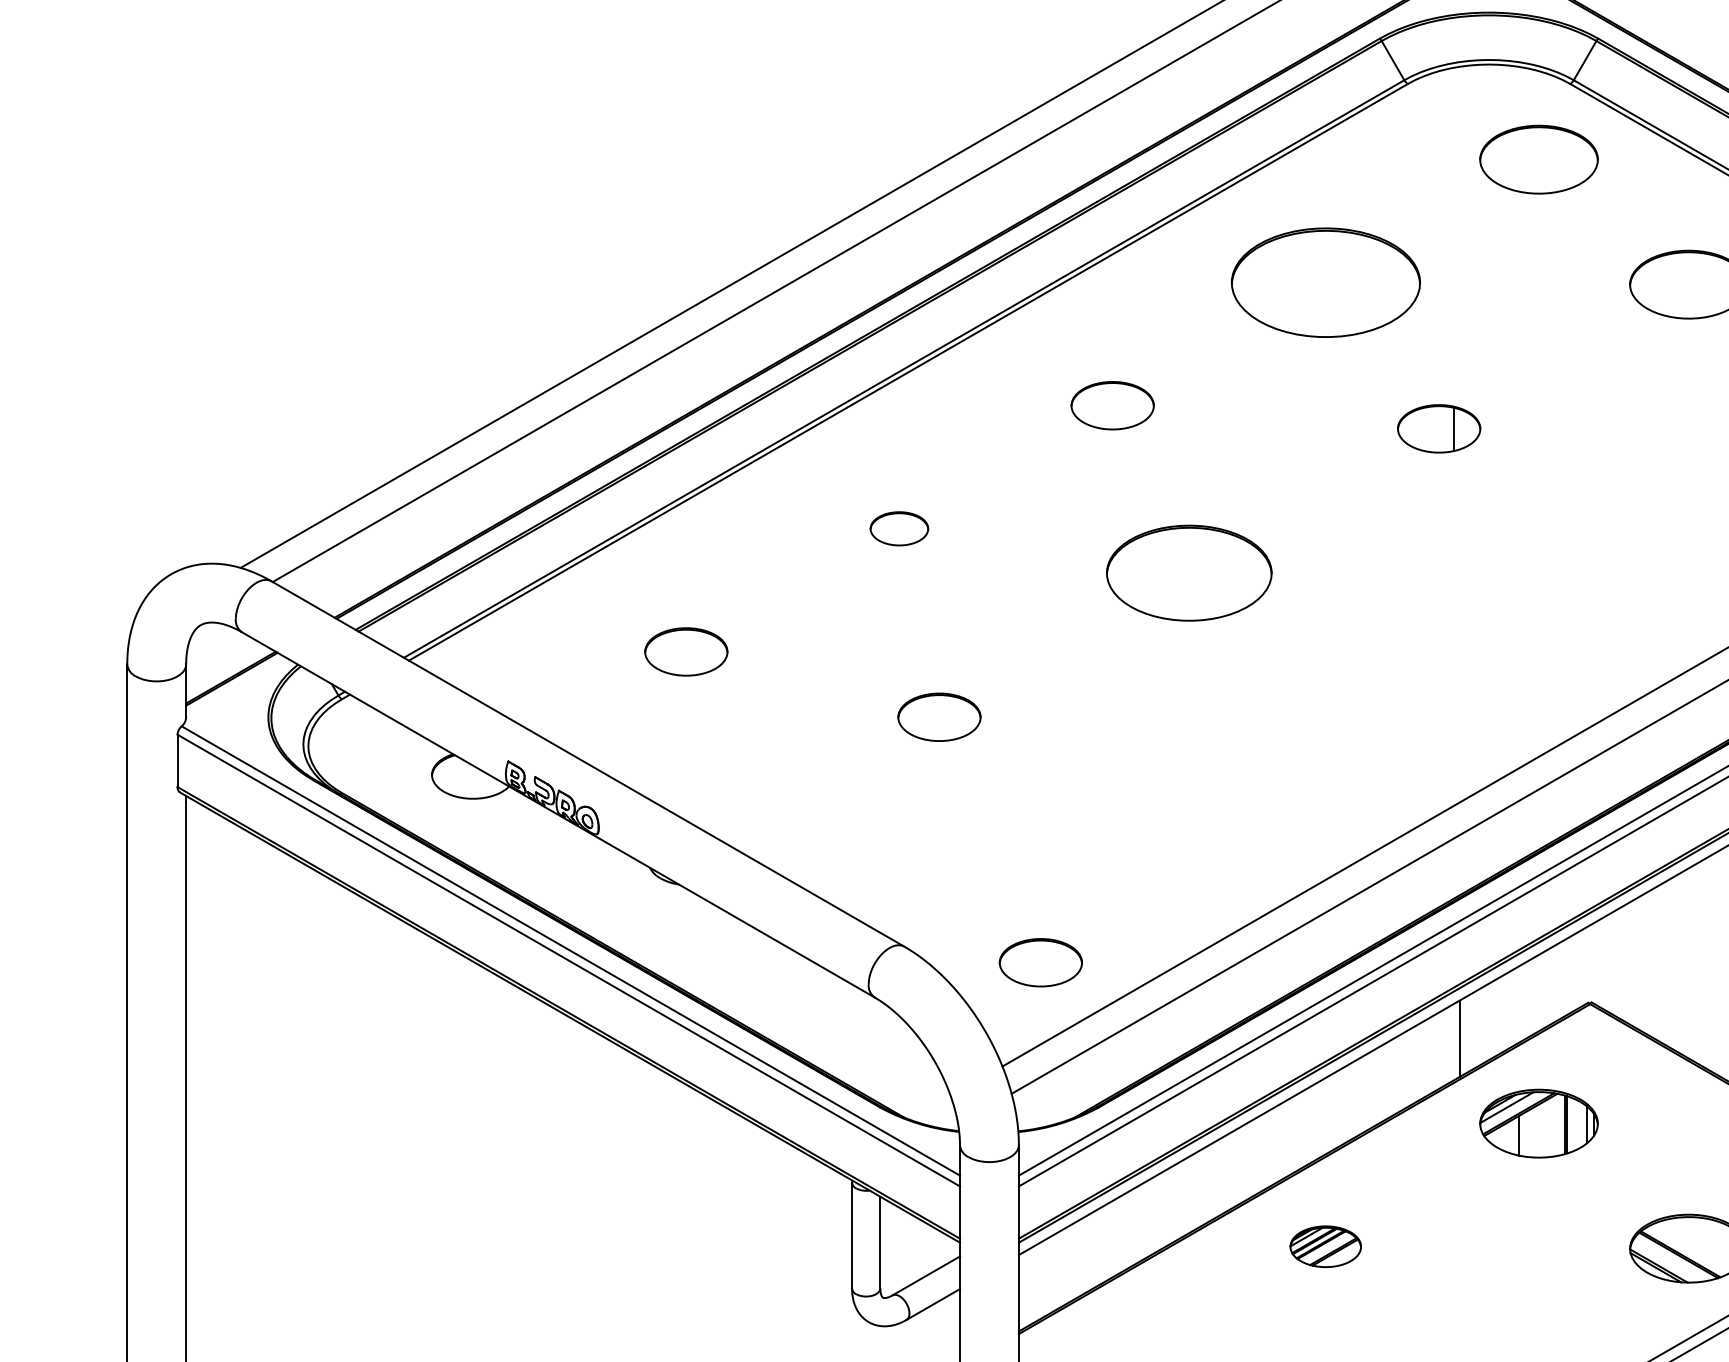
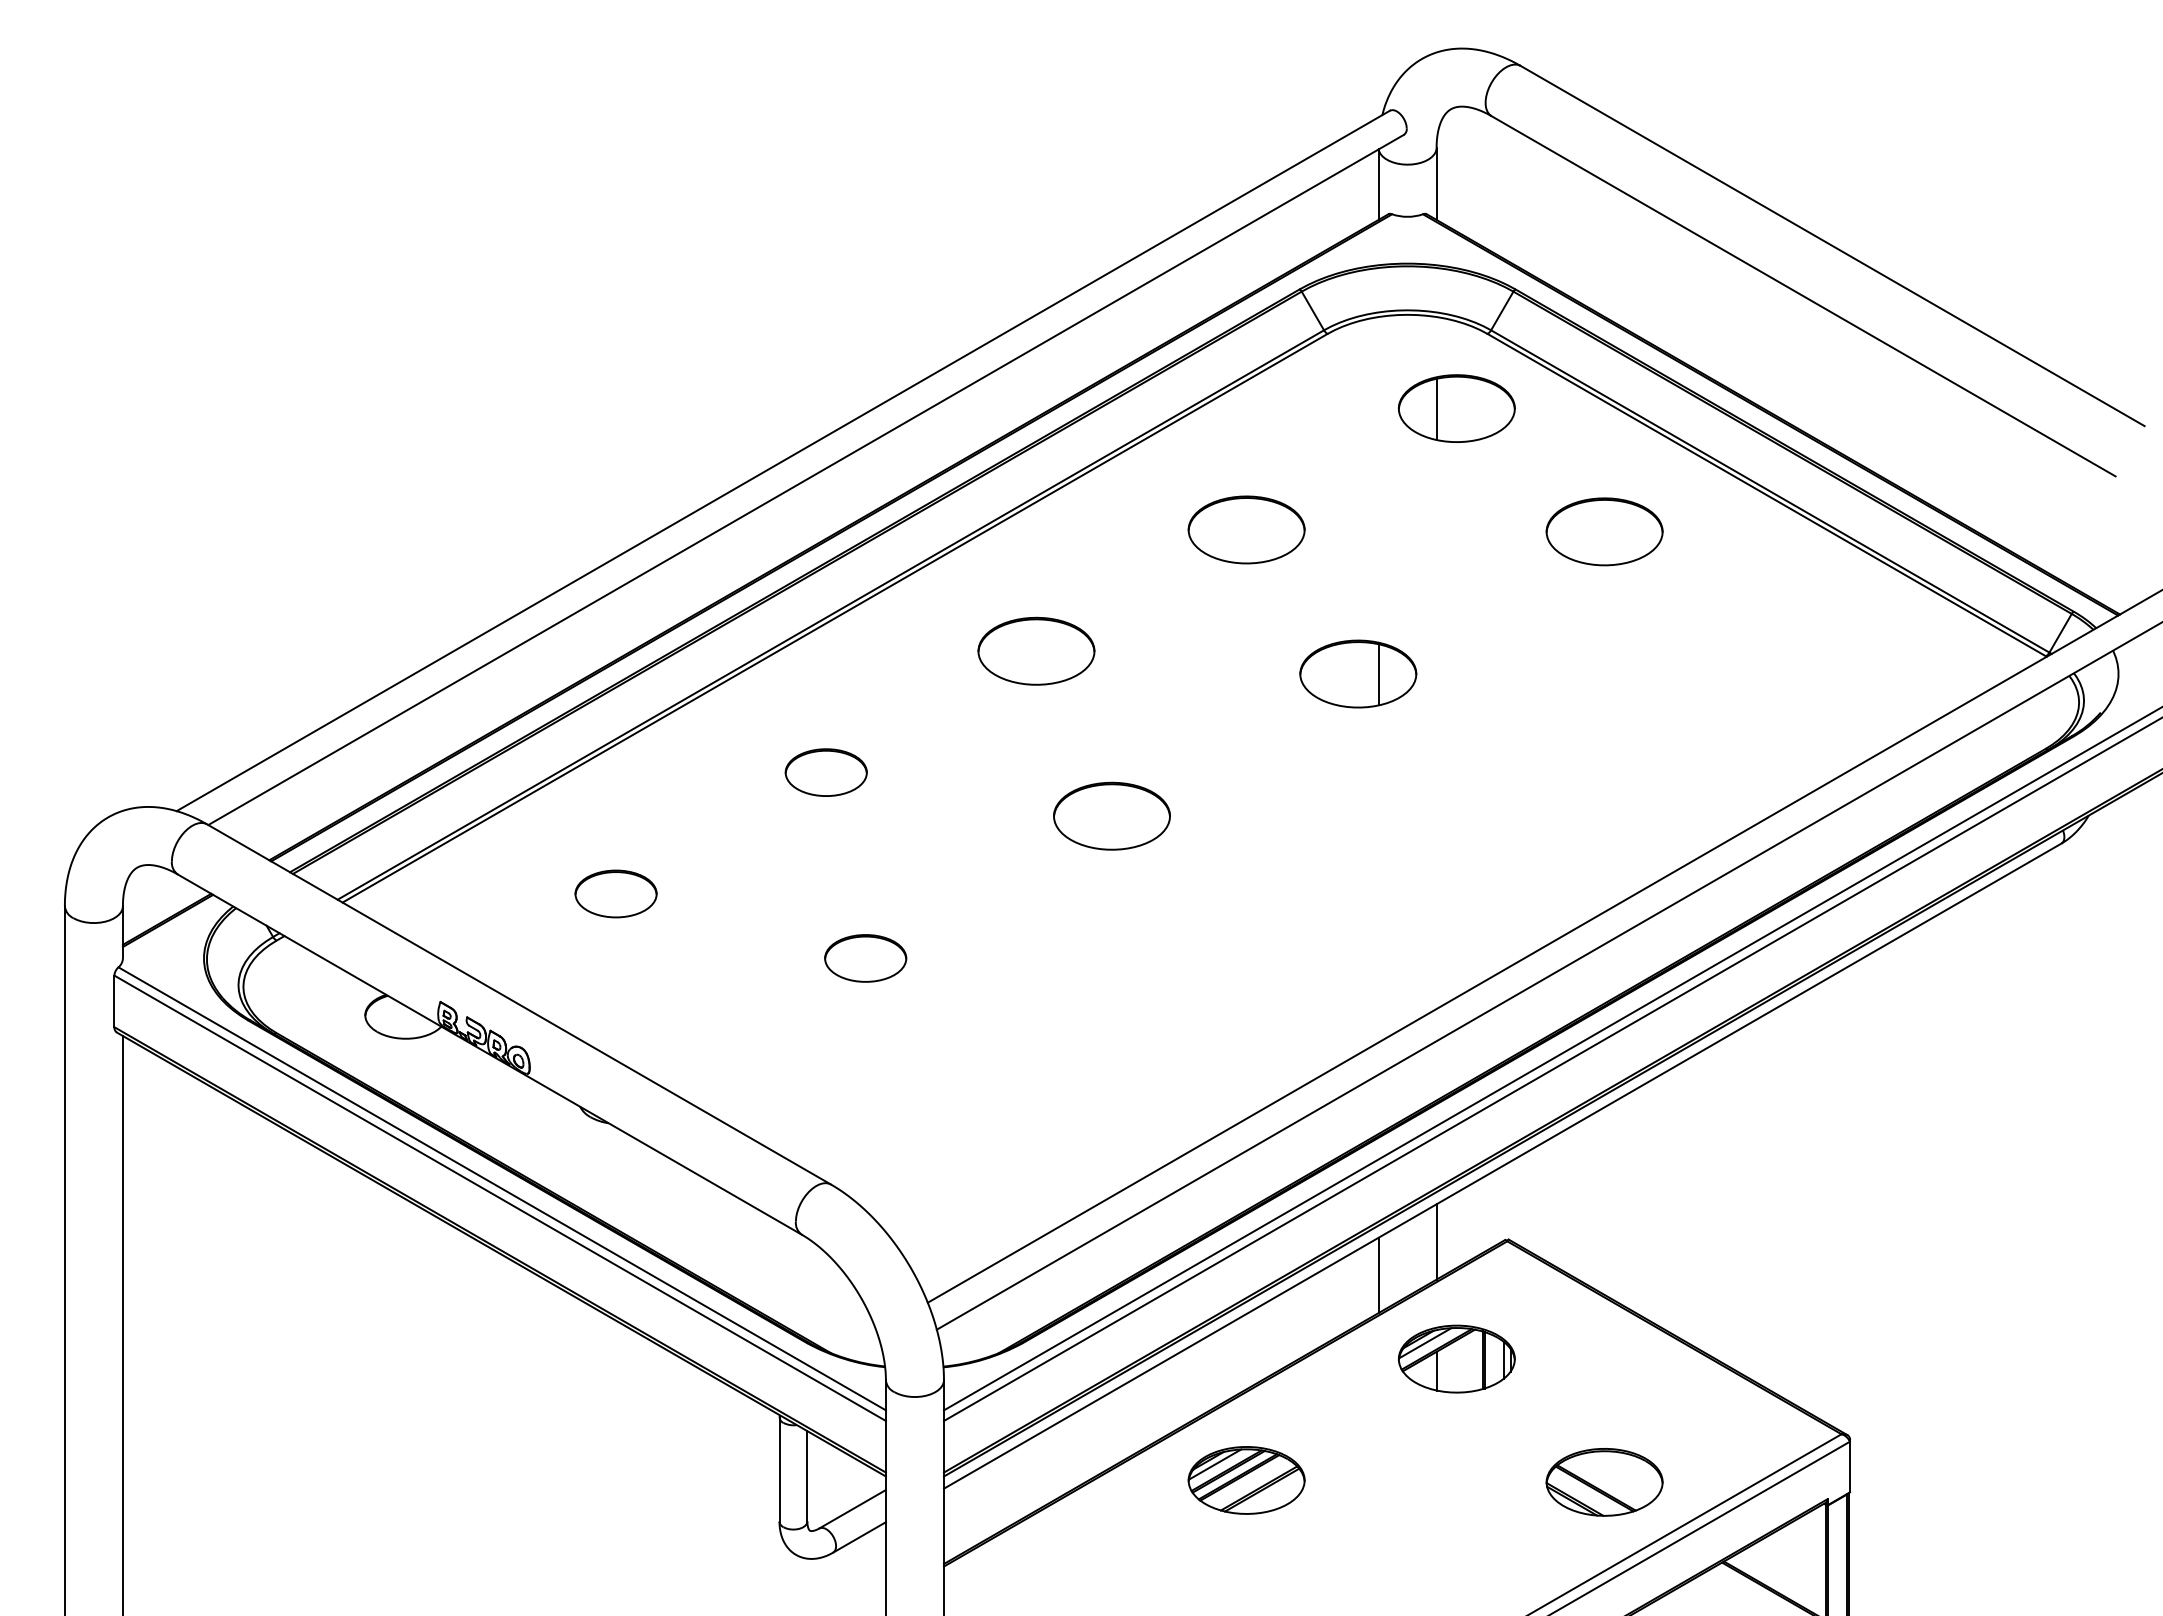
line: (1518, 160) -> (1436, 409), added
part: (1325, 282) -> (1246, 529), size x0.62
part: (1112, 404) -> (1036, 650), size x1.43
part: (1439, 428) -> (1358, 673), size x1.43
part: (898, 528) -> (825, 772), size x1.43
part: (1188, 572) -> (1111, 815), size x0.71
part: (1040, 962) -> (965, 1200), removed
line: (1518, 1004) -> (1436, 1241), added
part: (1325, 1246) -> (1246, 1480), size x1.67

